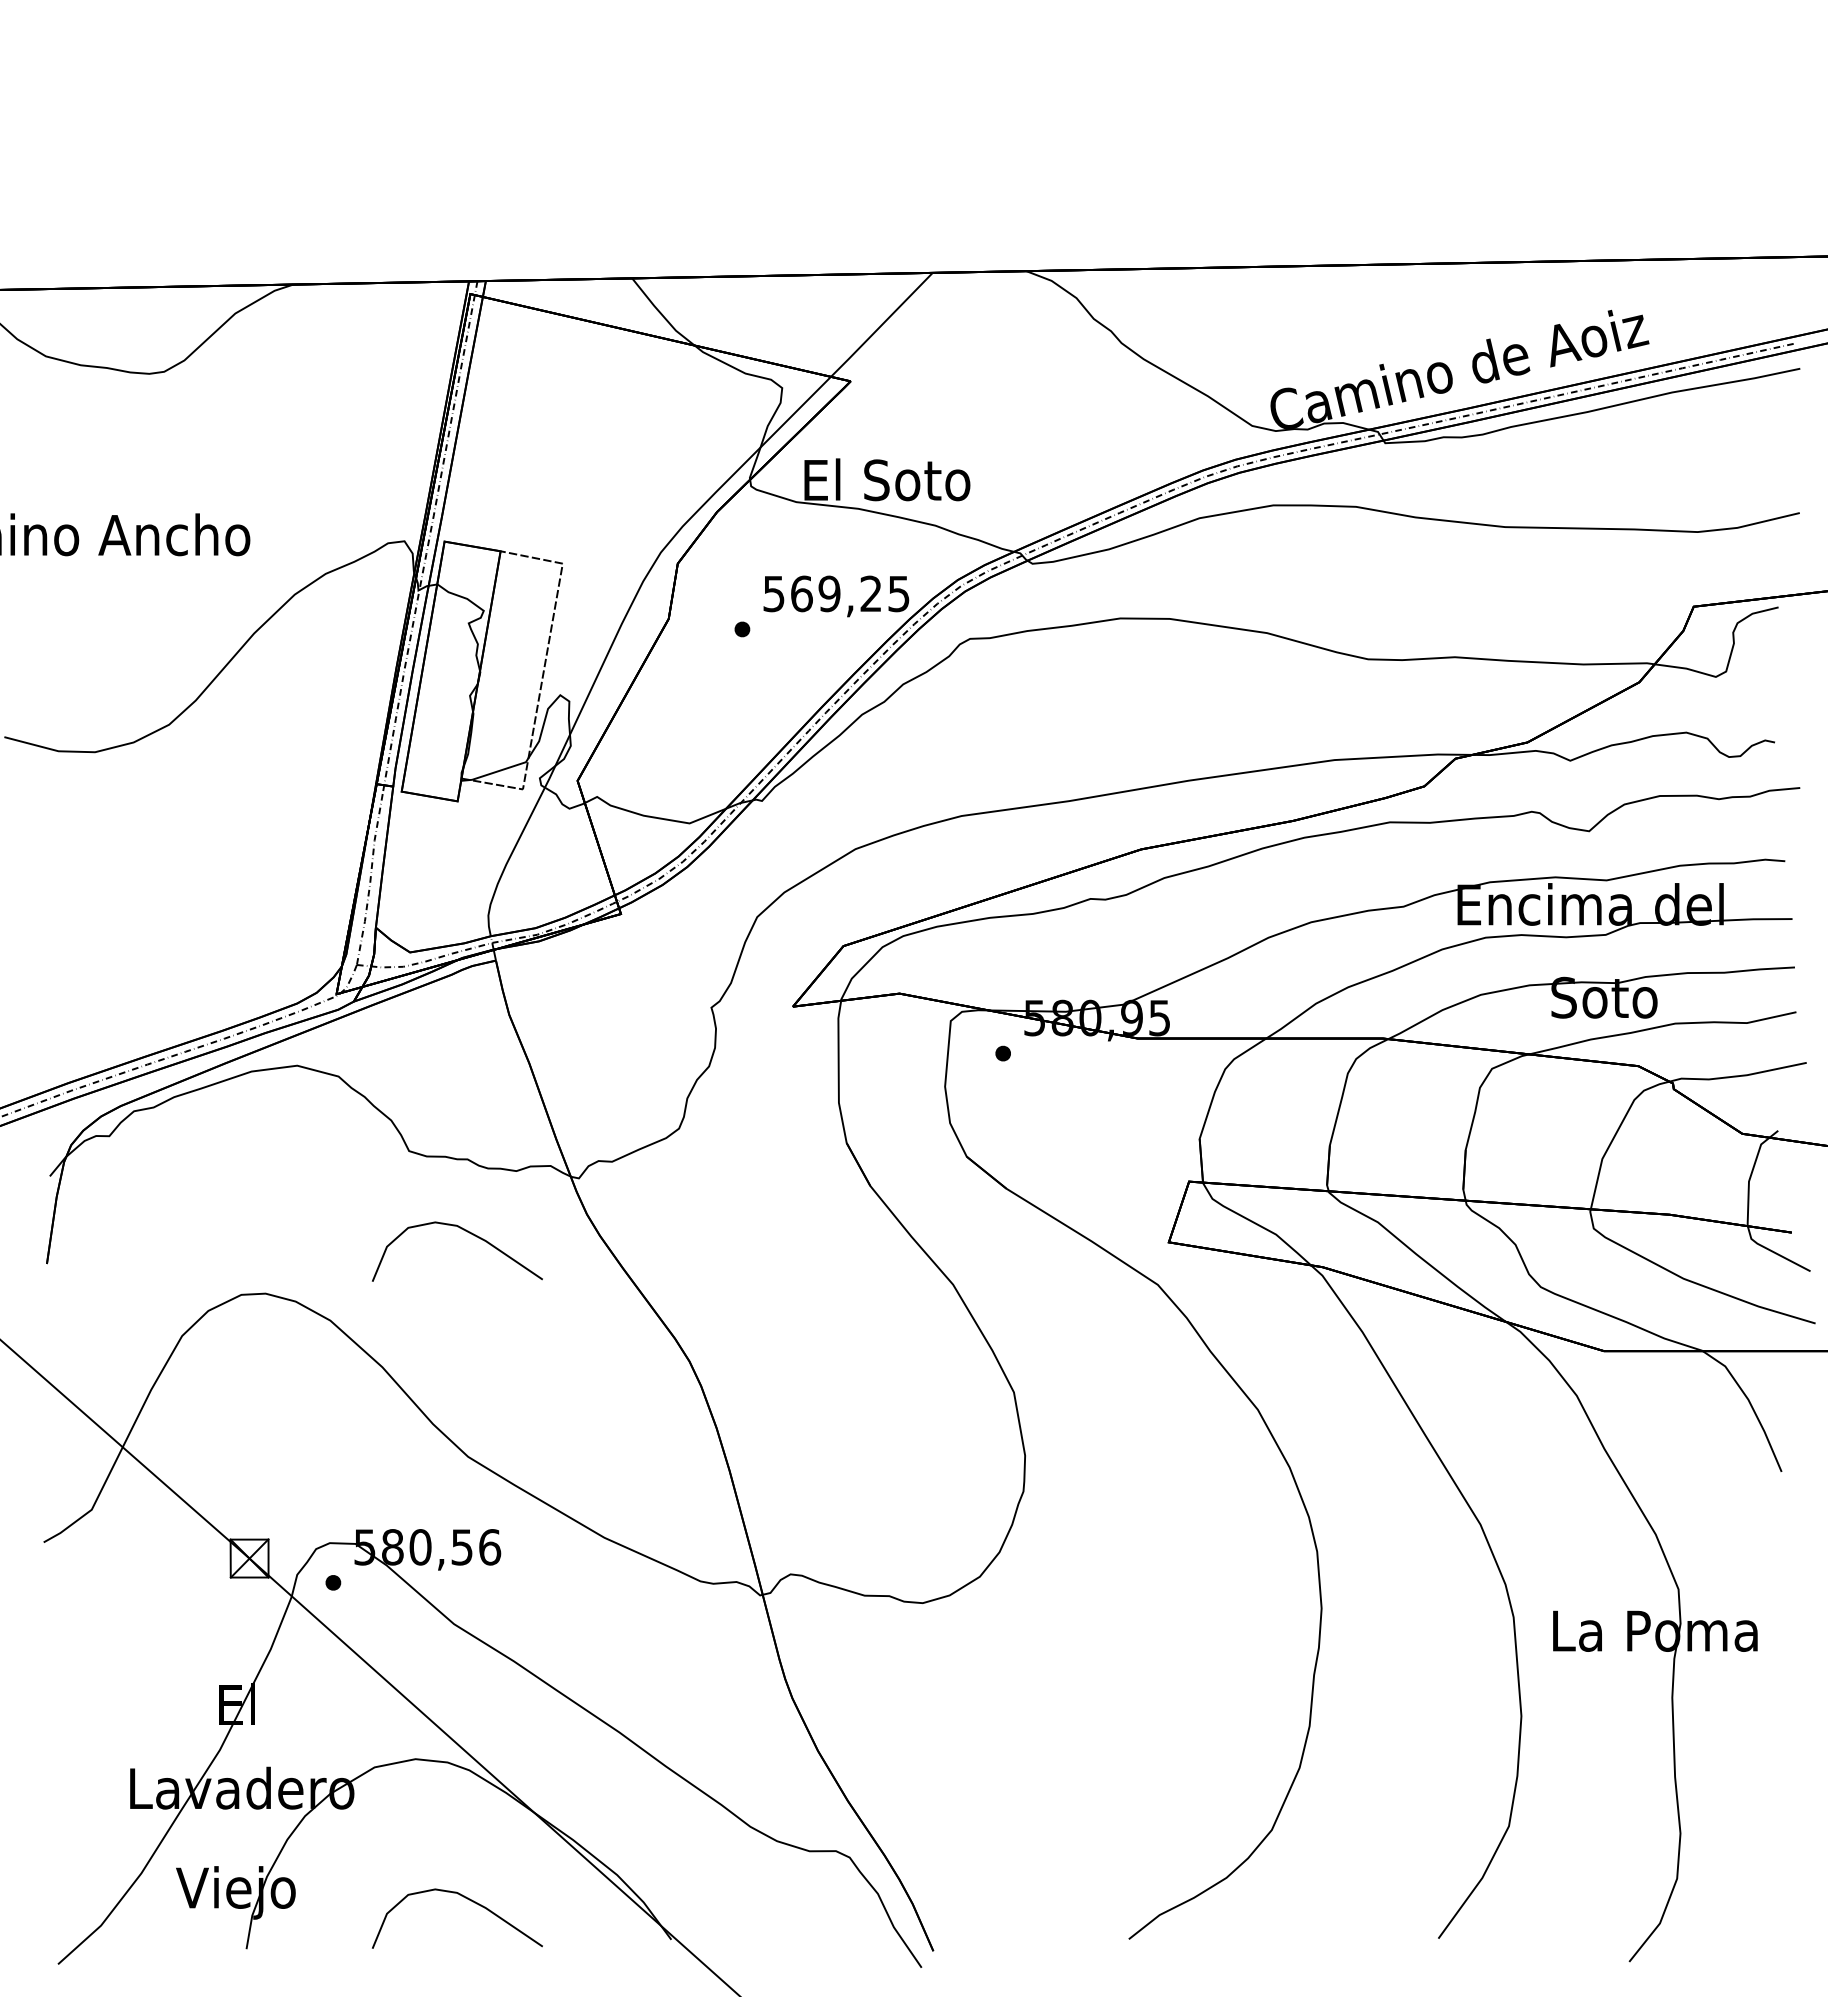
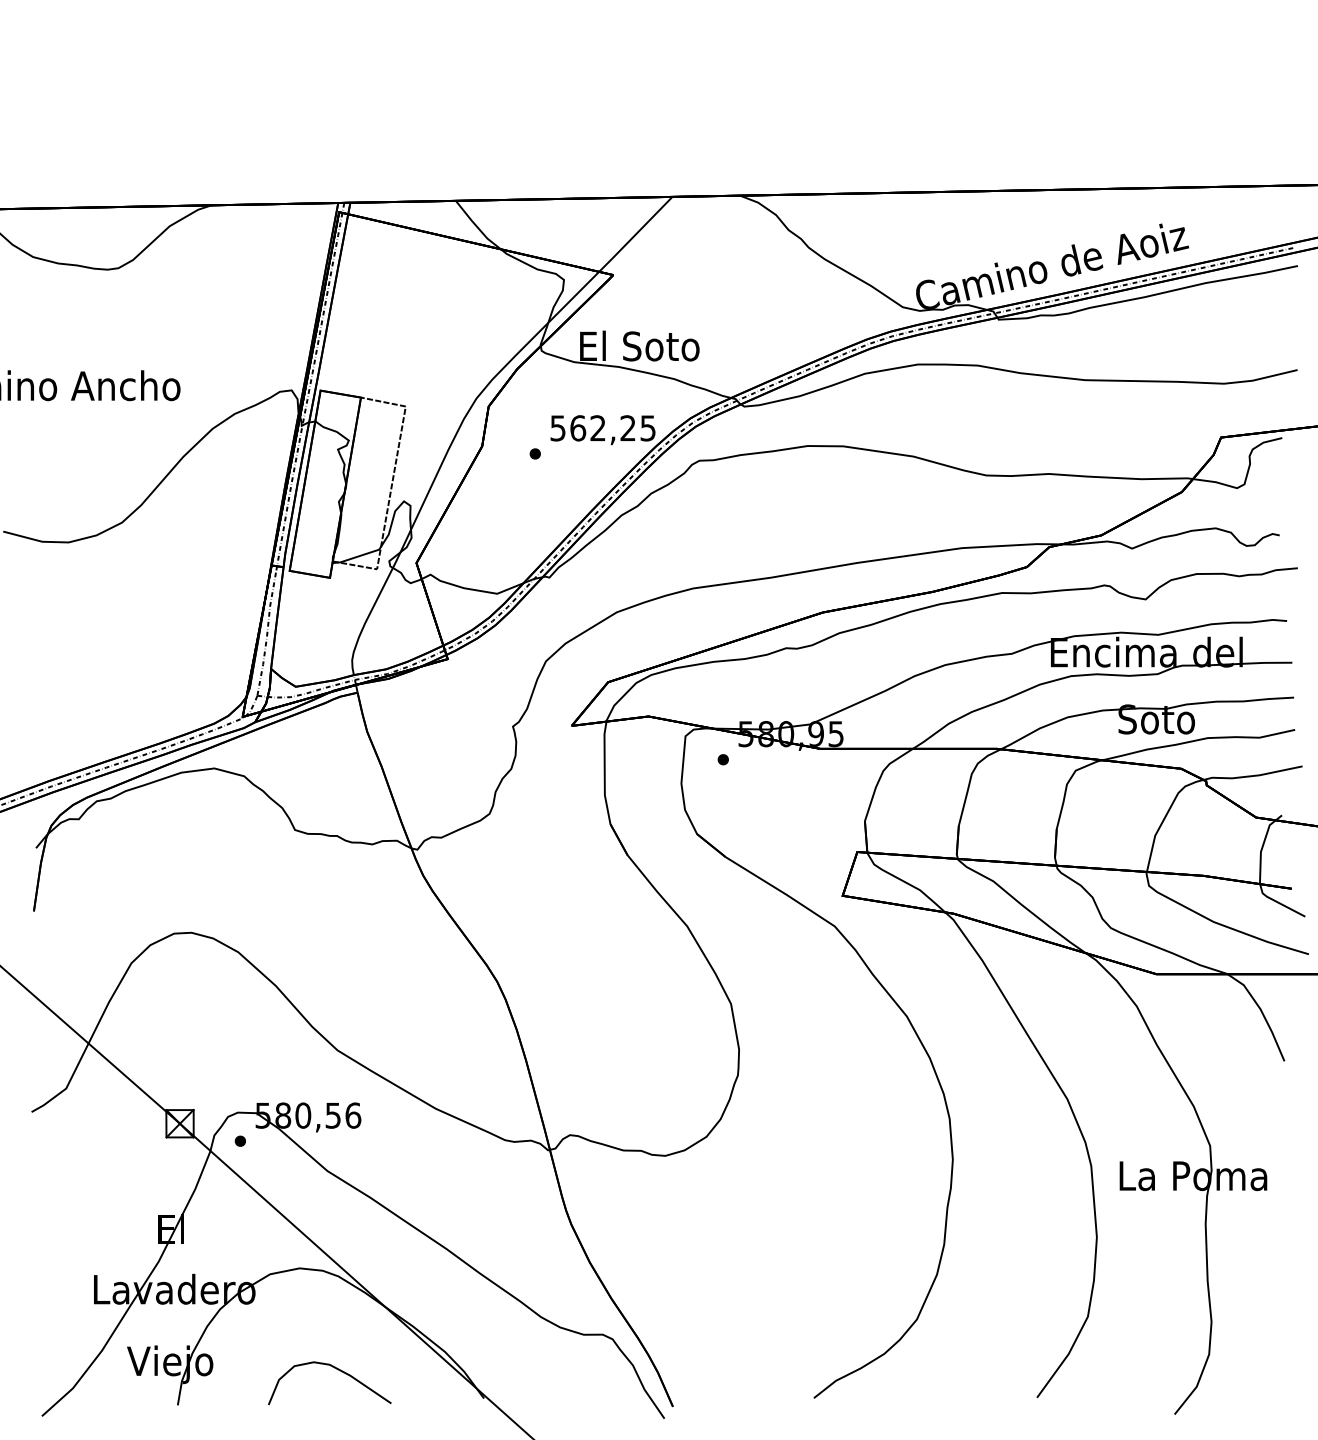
text: (829, 593) -> (598, 428), 569,25 -> 562,25
curve: (467, 1232) -> (337, 888), removed

